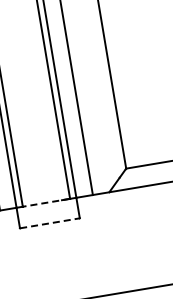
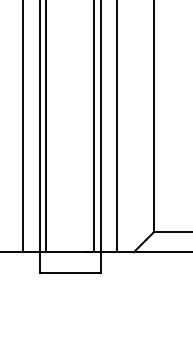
line: (46, 202) -> (70, 252), dashed -> solid
line: (50, 223) -> (70, 273), dashed -> solid

